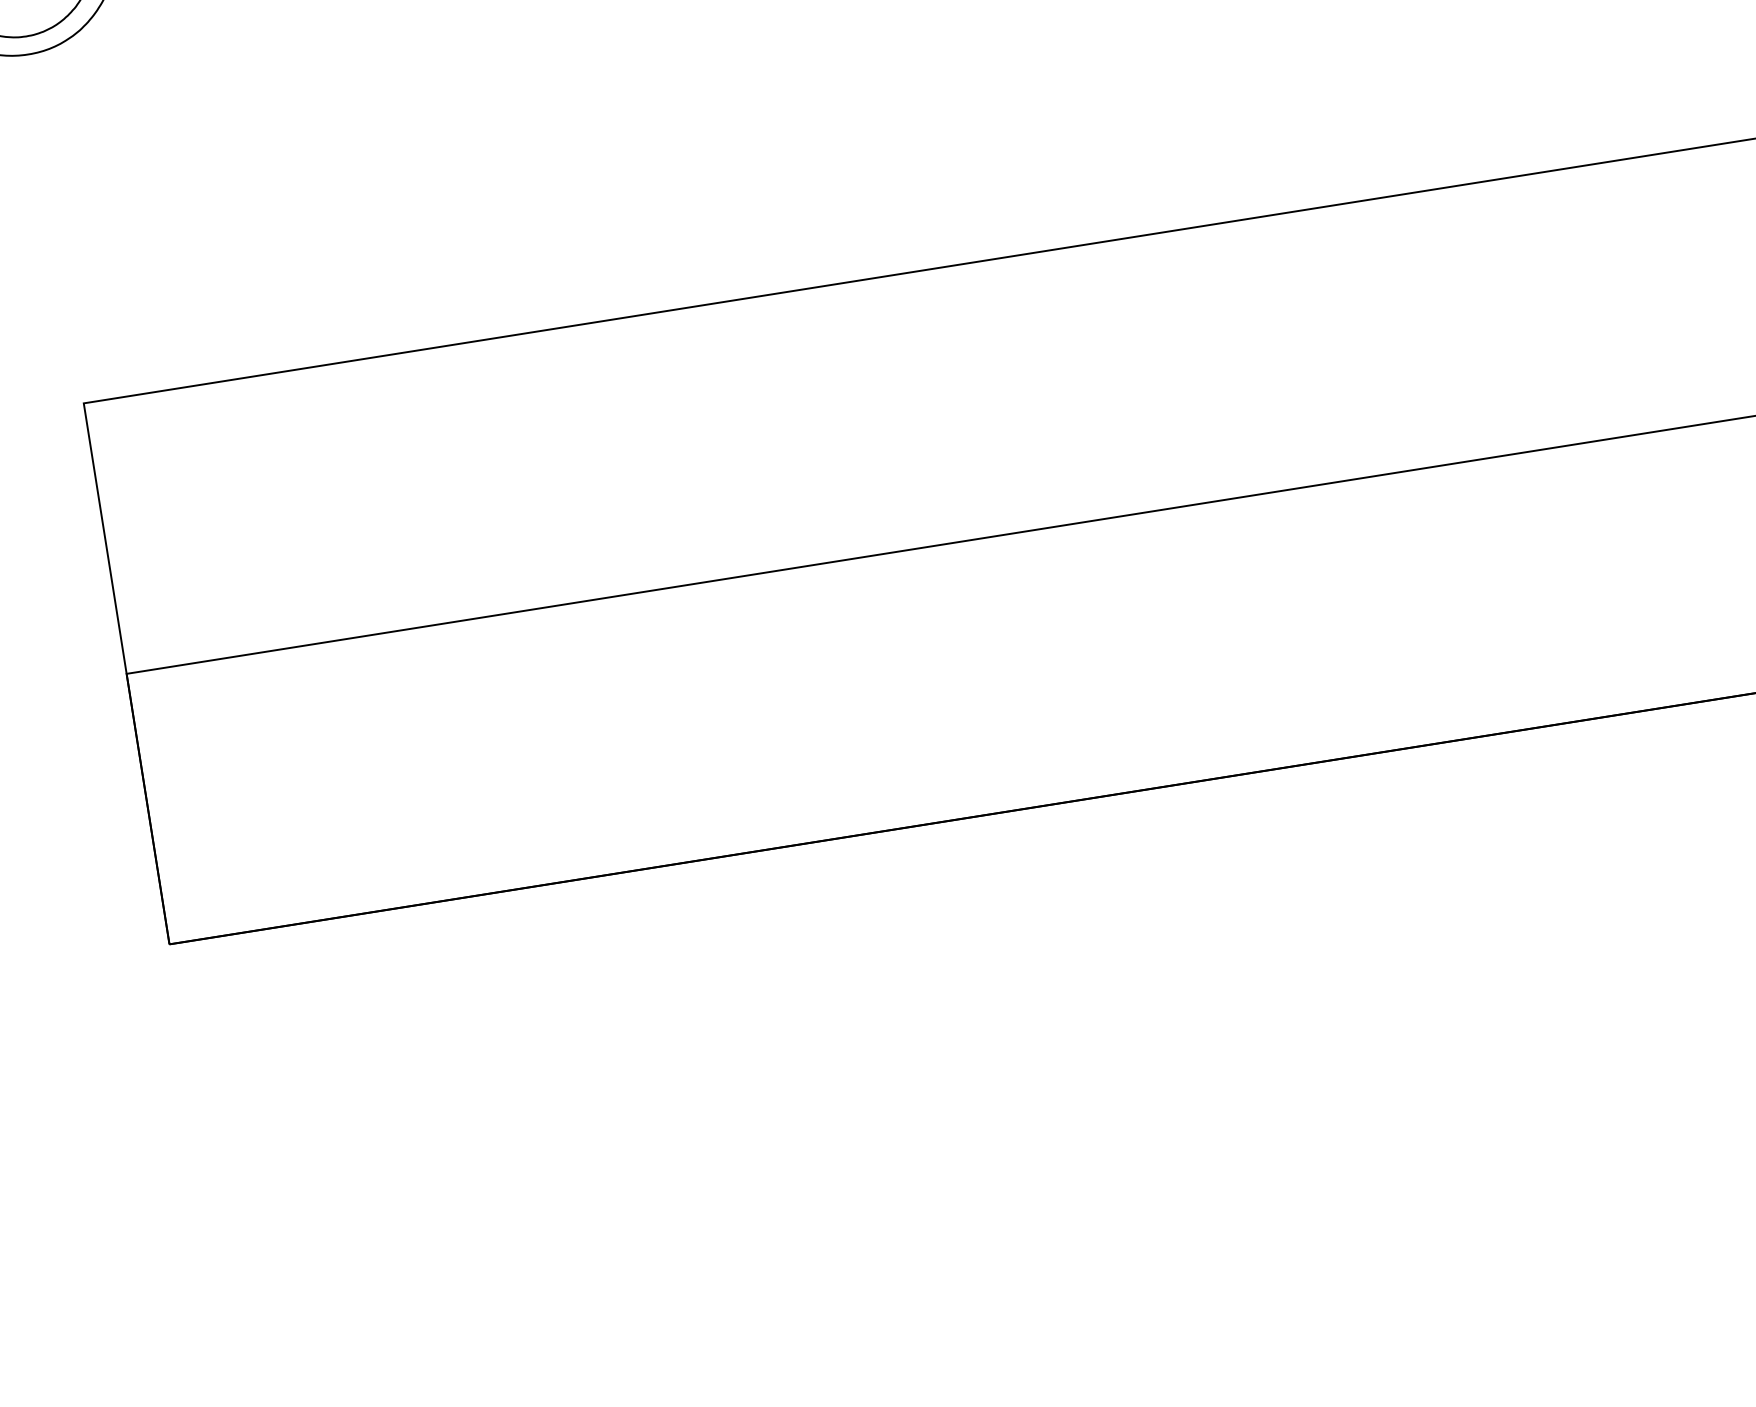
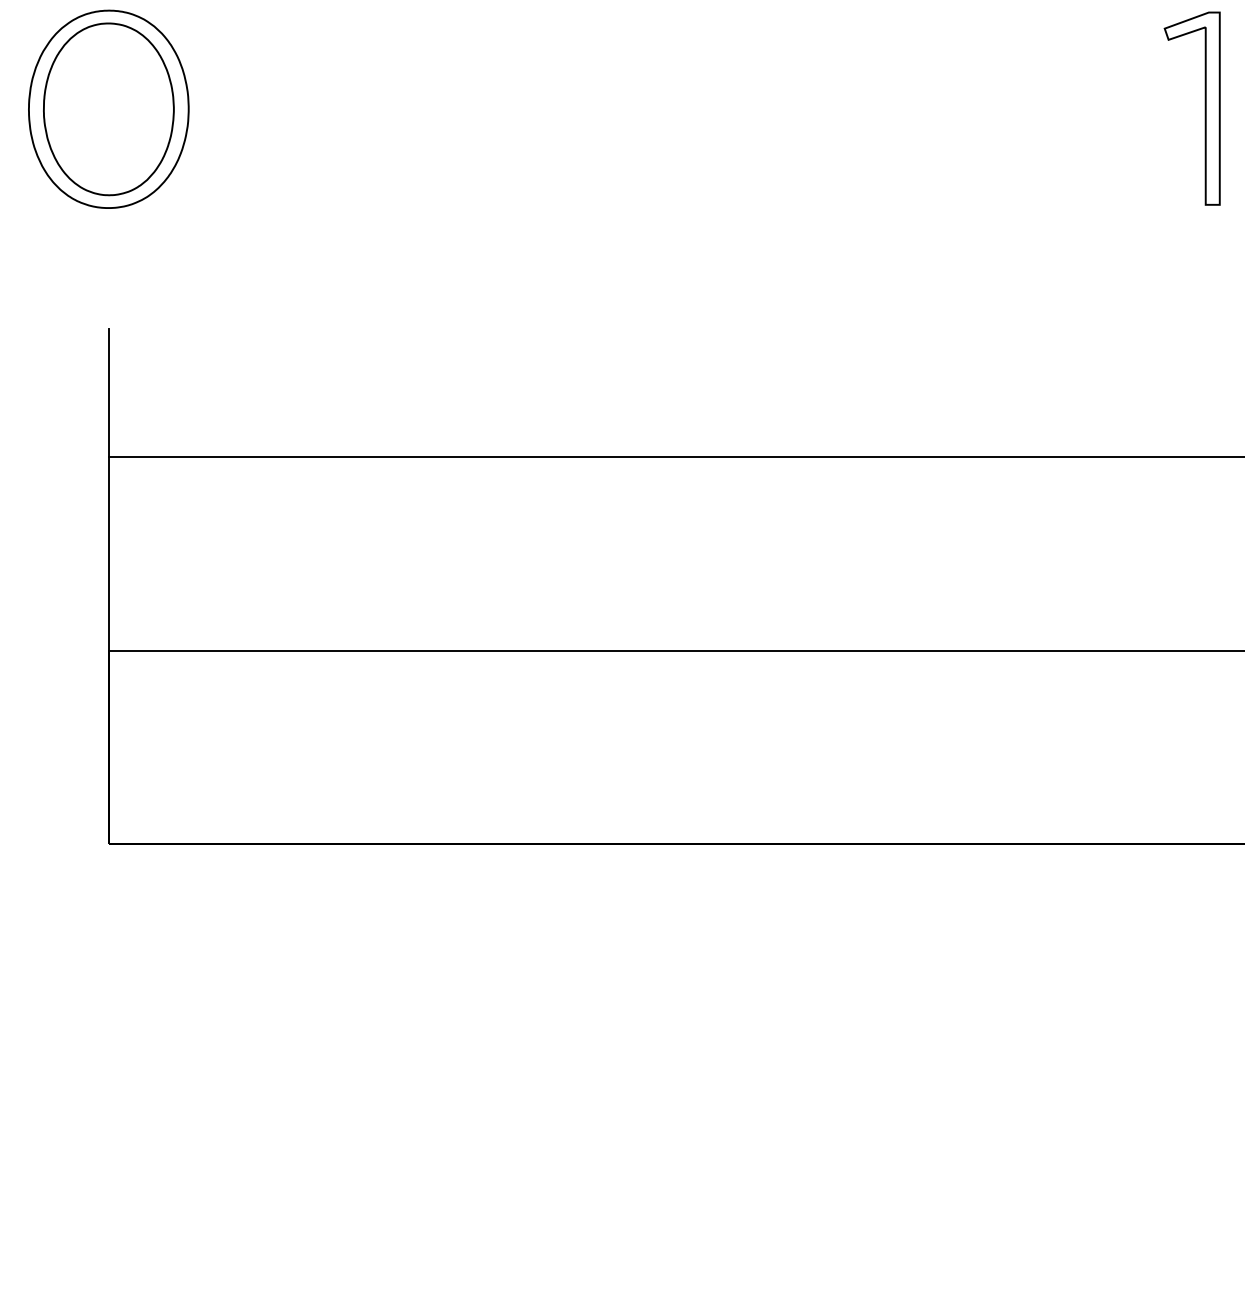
line: (68, 312) -> (108, 392), added

